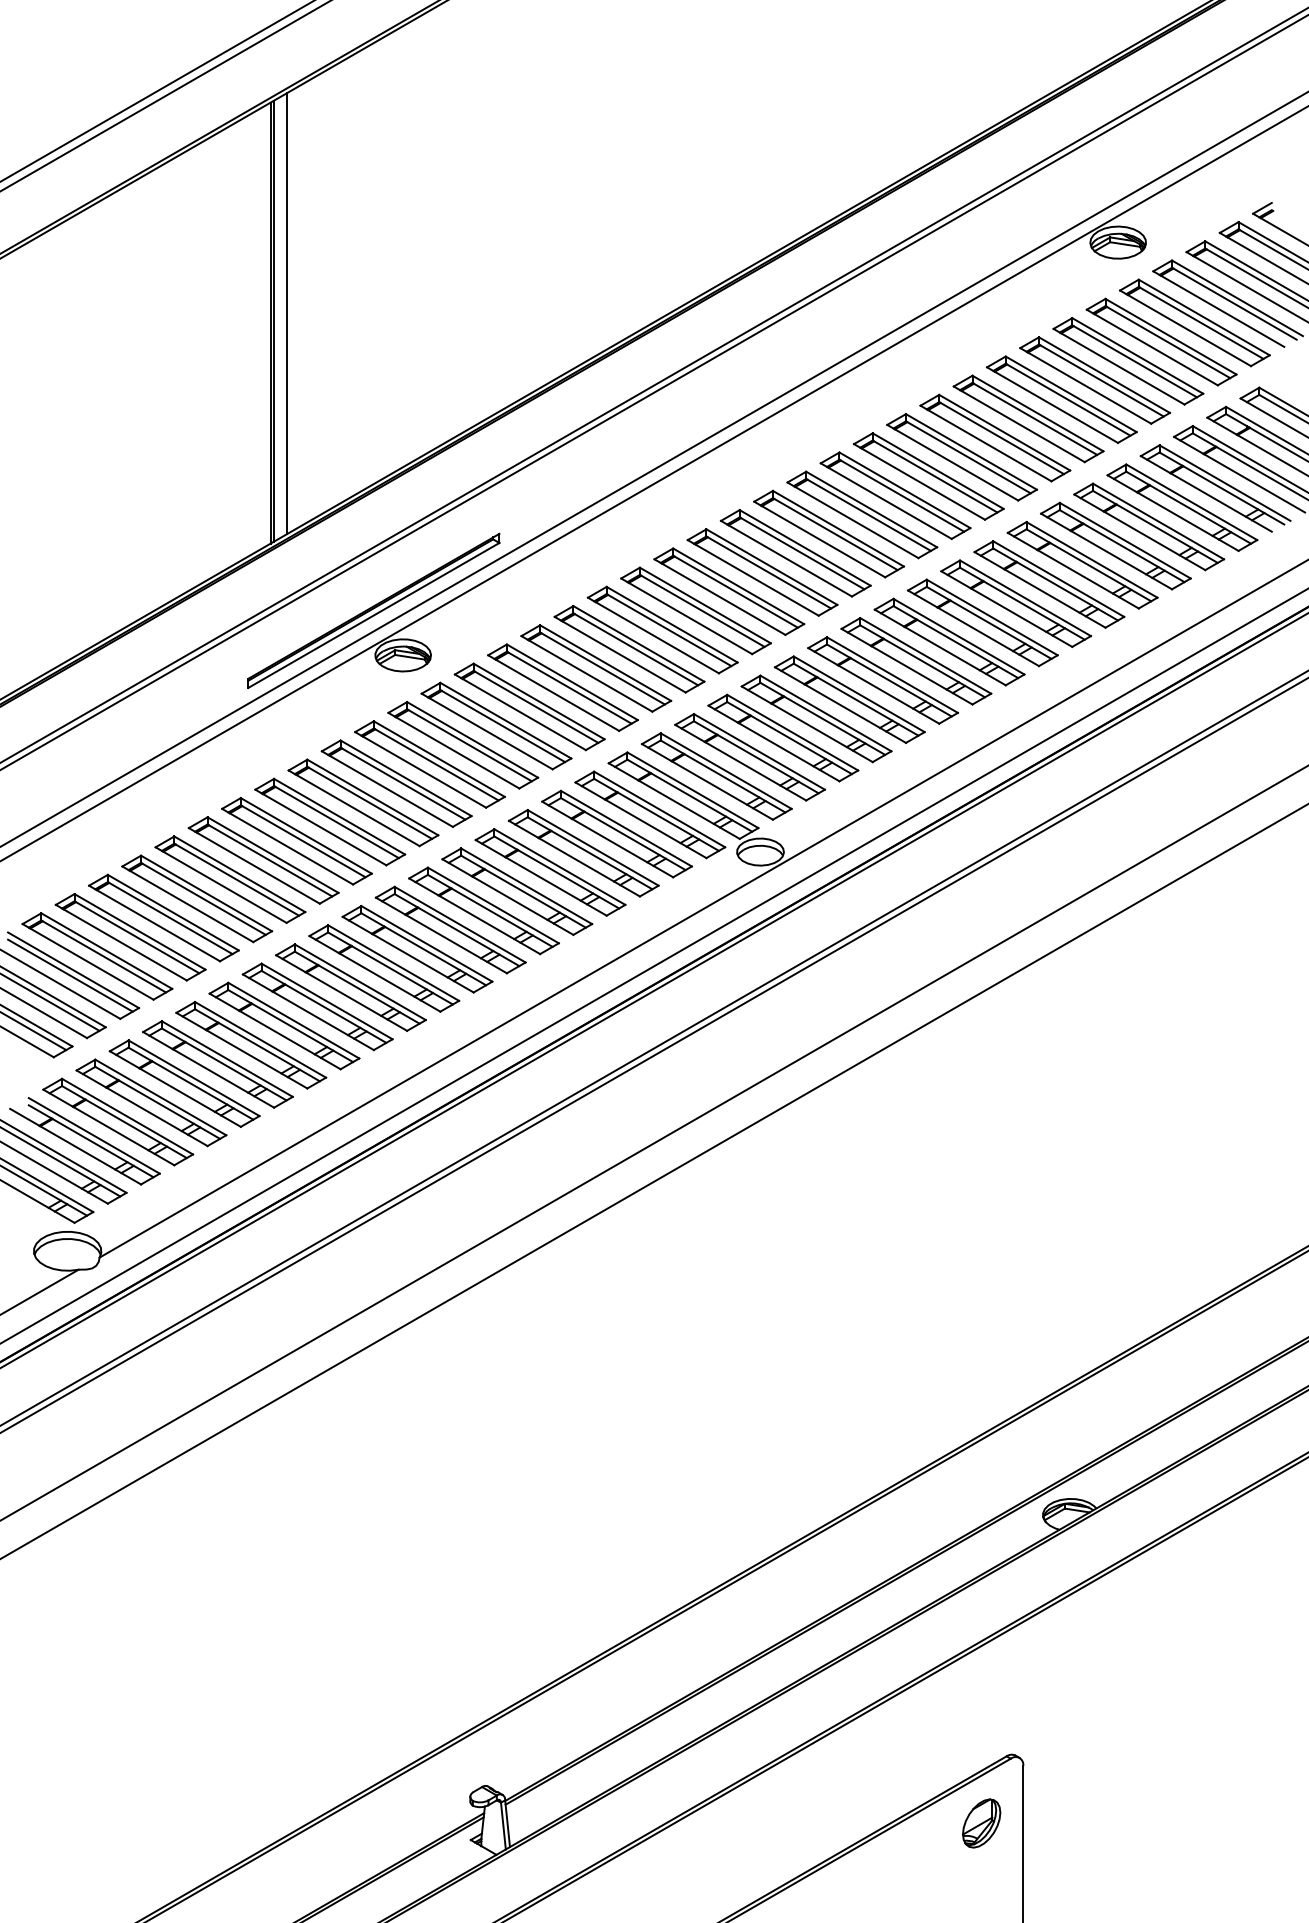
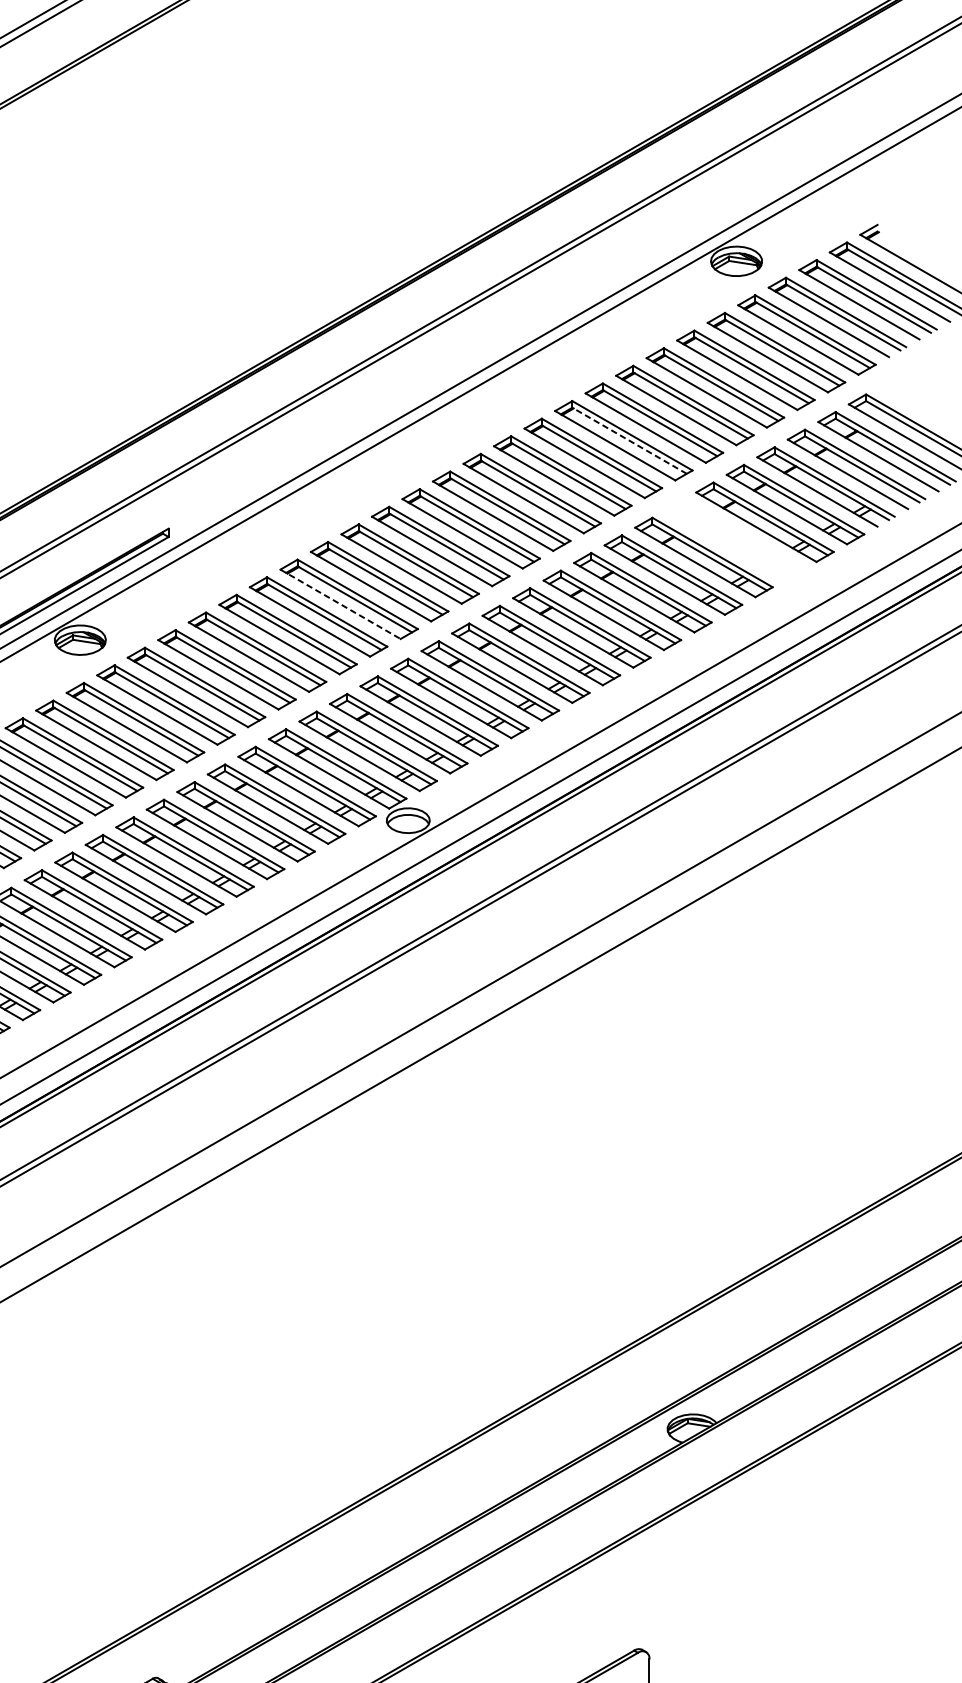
line: (1001, 438) -> (629, 441), solid -> dashed
part: (1115, 545) -> (734, 539), removed
line: (686, 616) -> (340, 604), solid -> dashed

